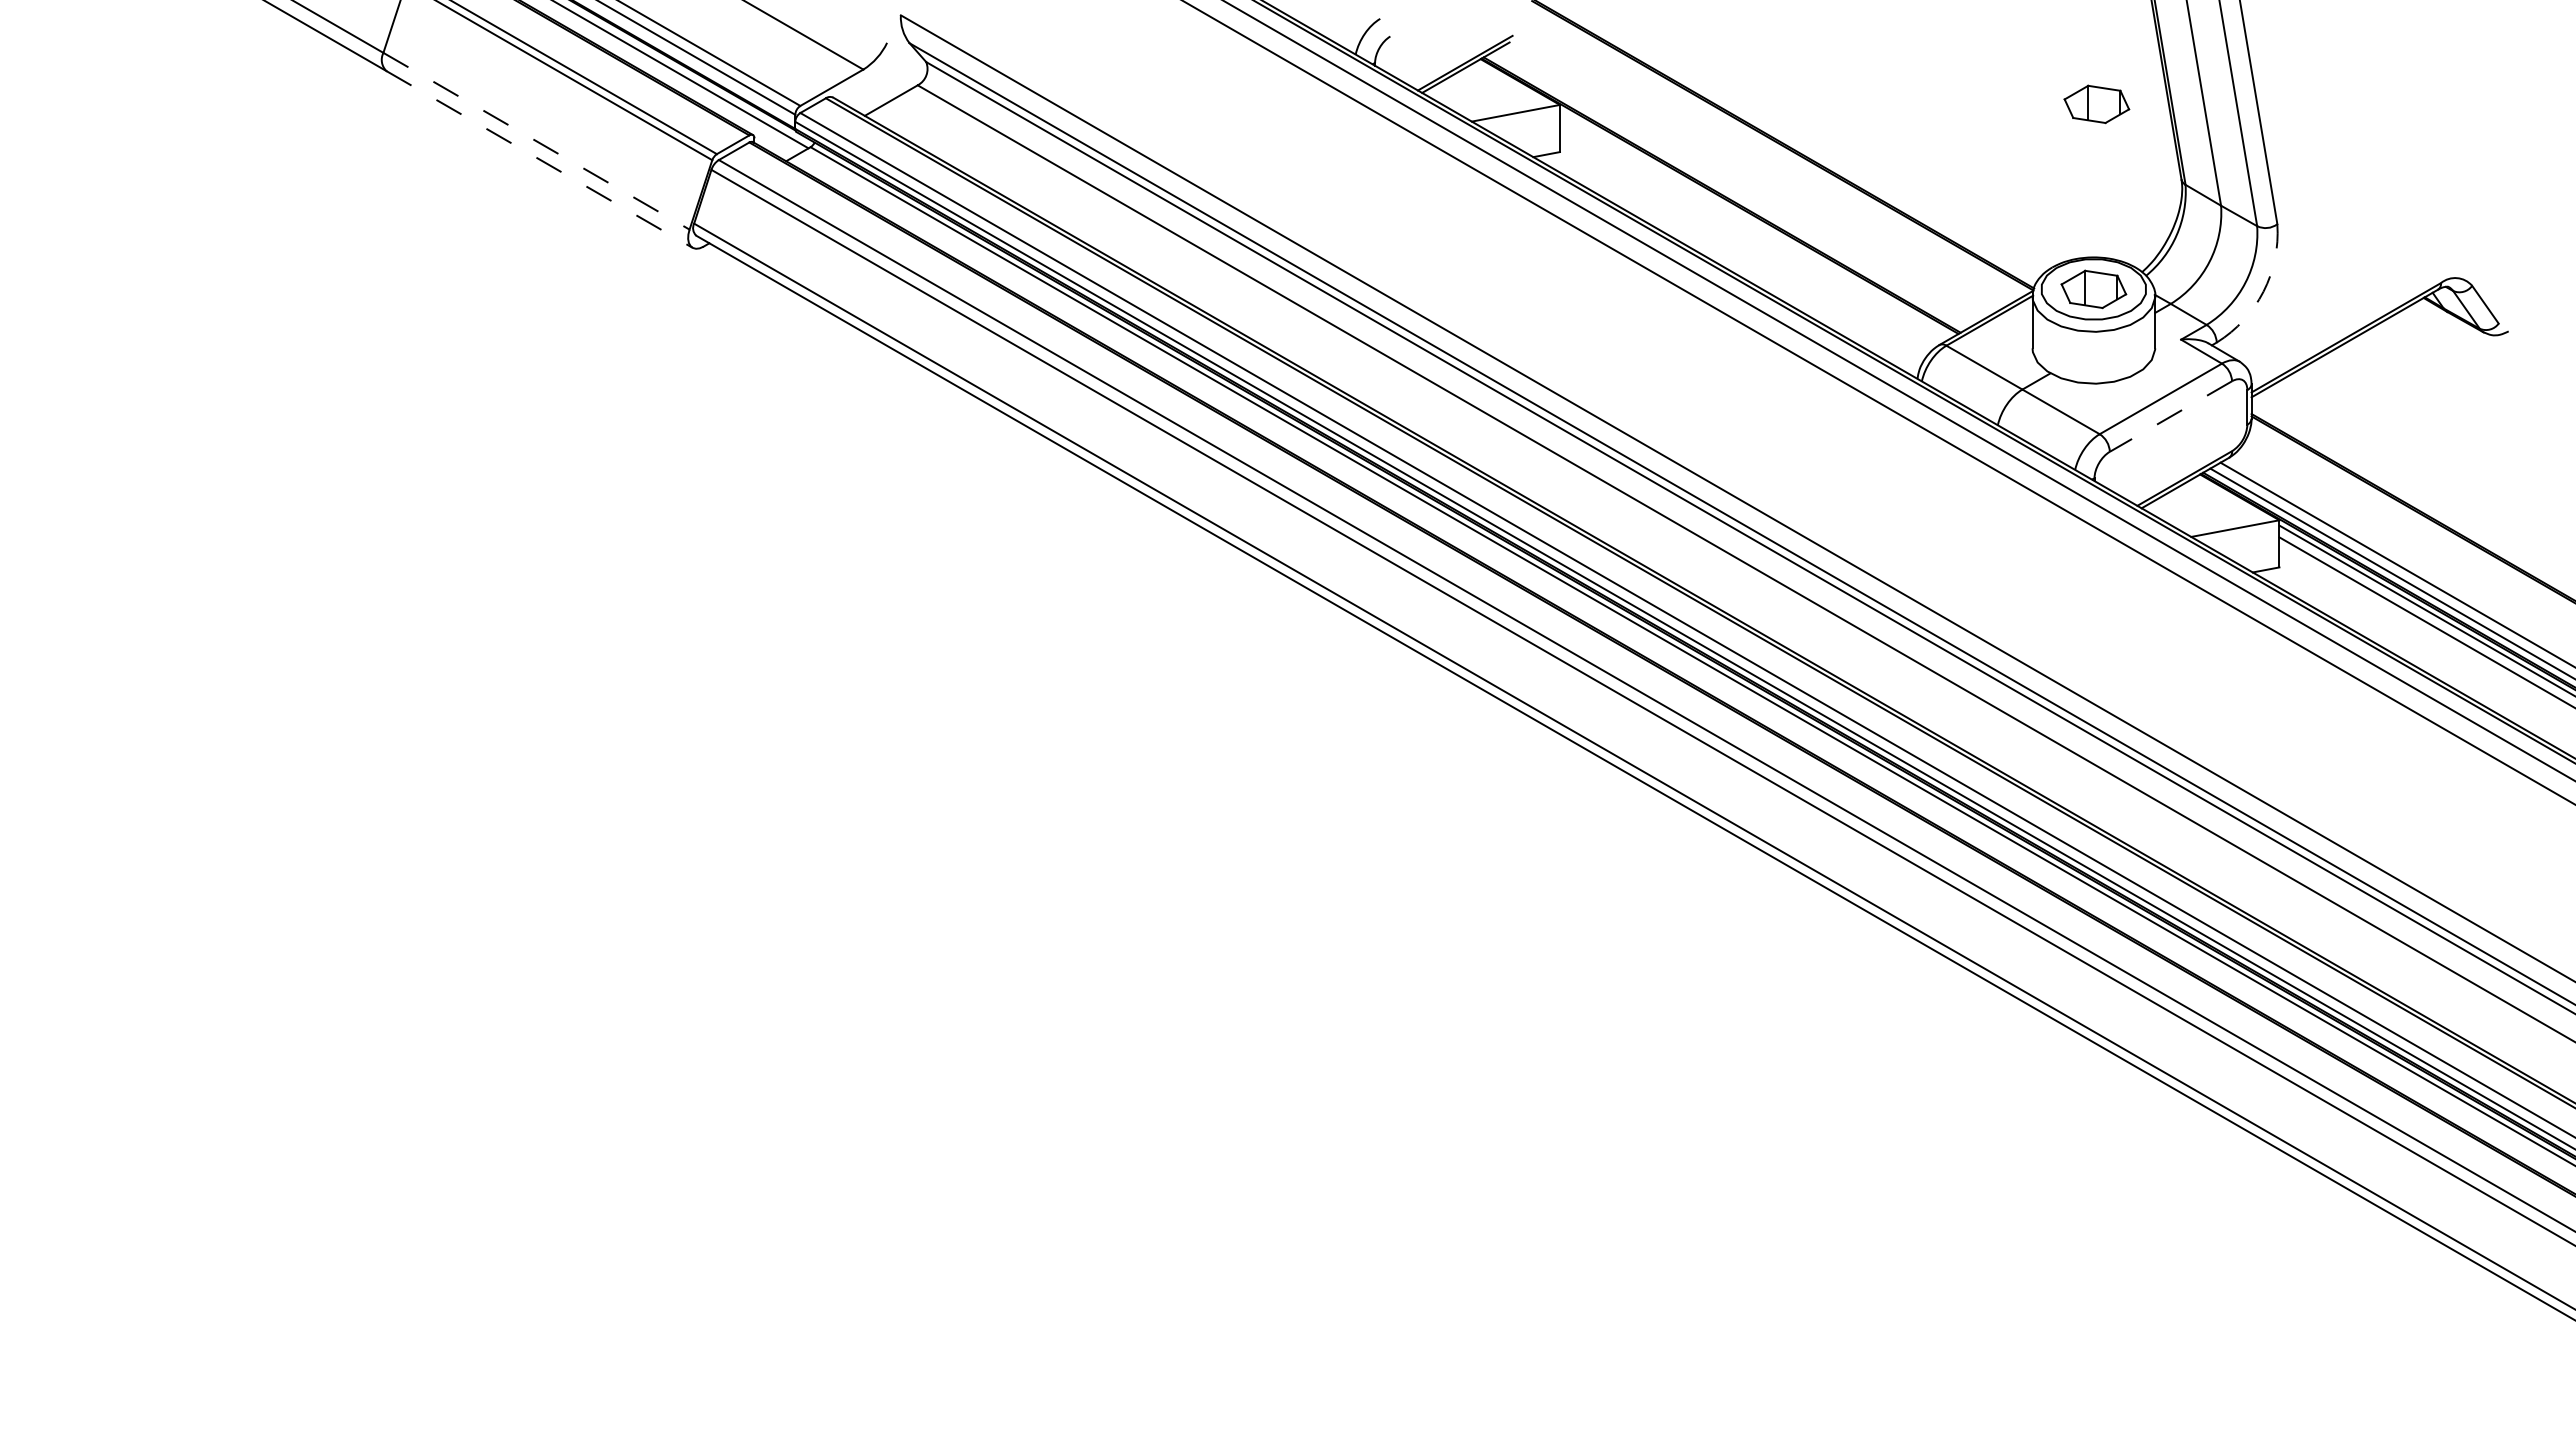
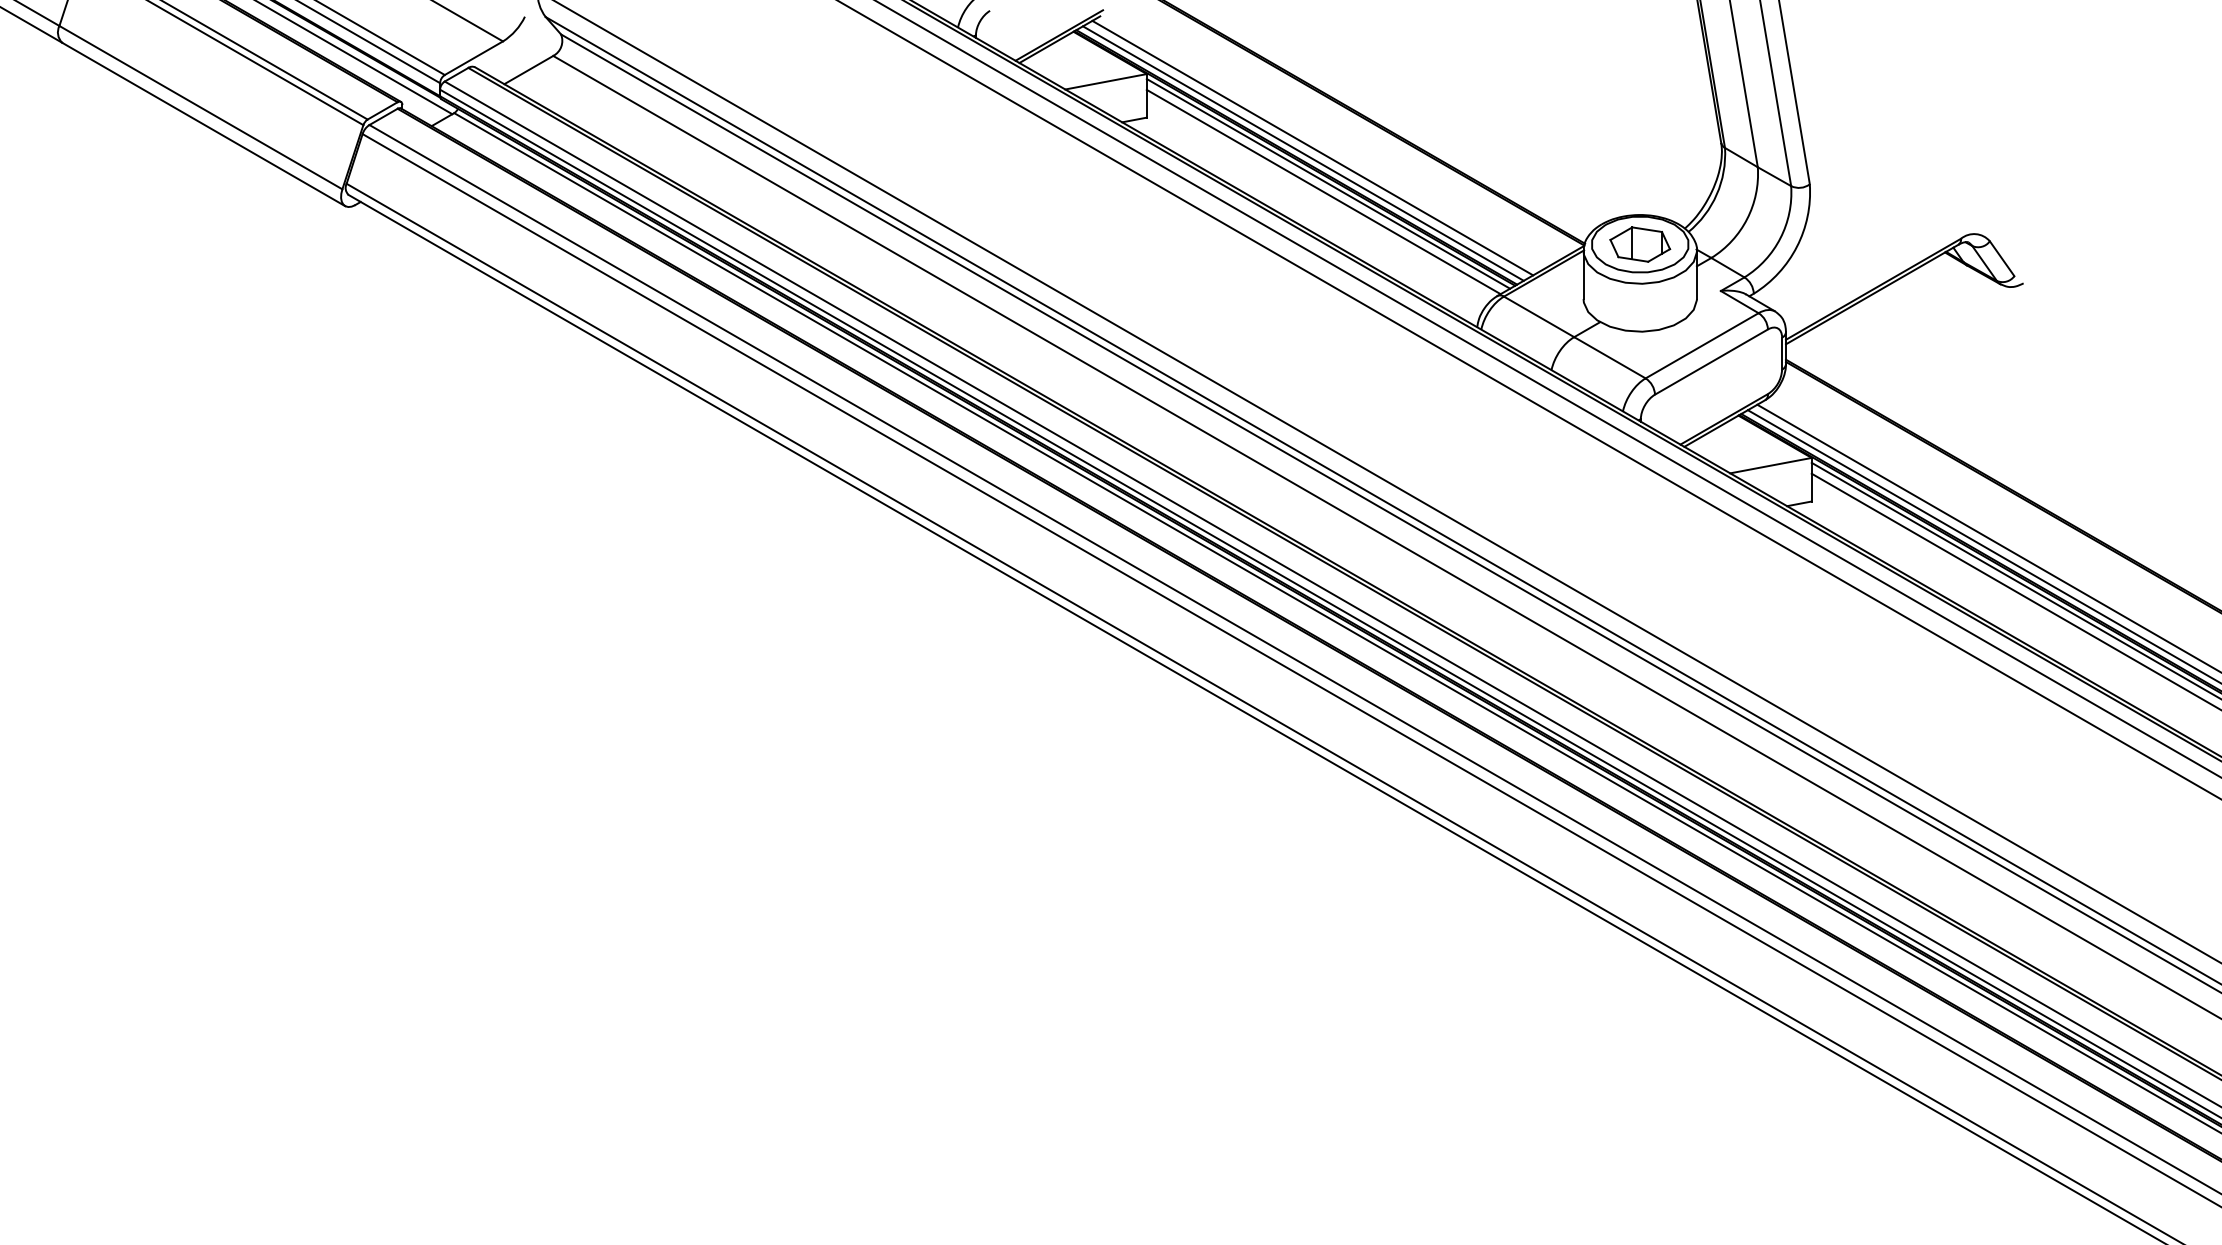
part: (2096, 104) -> (1642, 73), removed
line: (536, 141) -> (200, 107), dashed -> solid
line: (539, 159) -> (203, 124), dashed -> solid
line: (1739, 184) -> (1312, 147), added
line: (1728, 190) -> (1302, 153), added
line: (1756, 223) -> (1328, 183), added
line: (1750, 232) -> (1322, 191), added
arc: (2263, 291) -> (1797, 246), dashed -> solid
line: (2170, 416) -> (1711, 362), dashed -> solid

